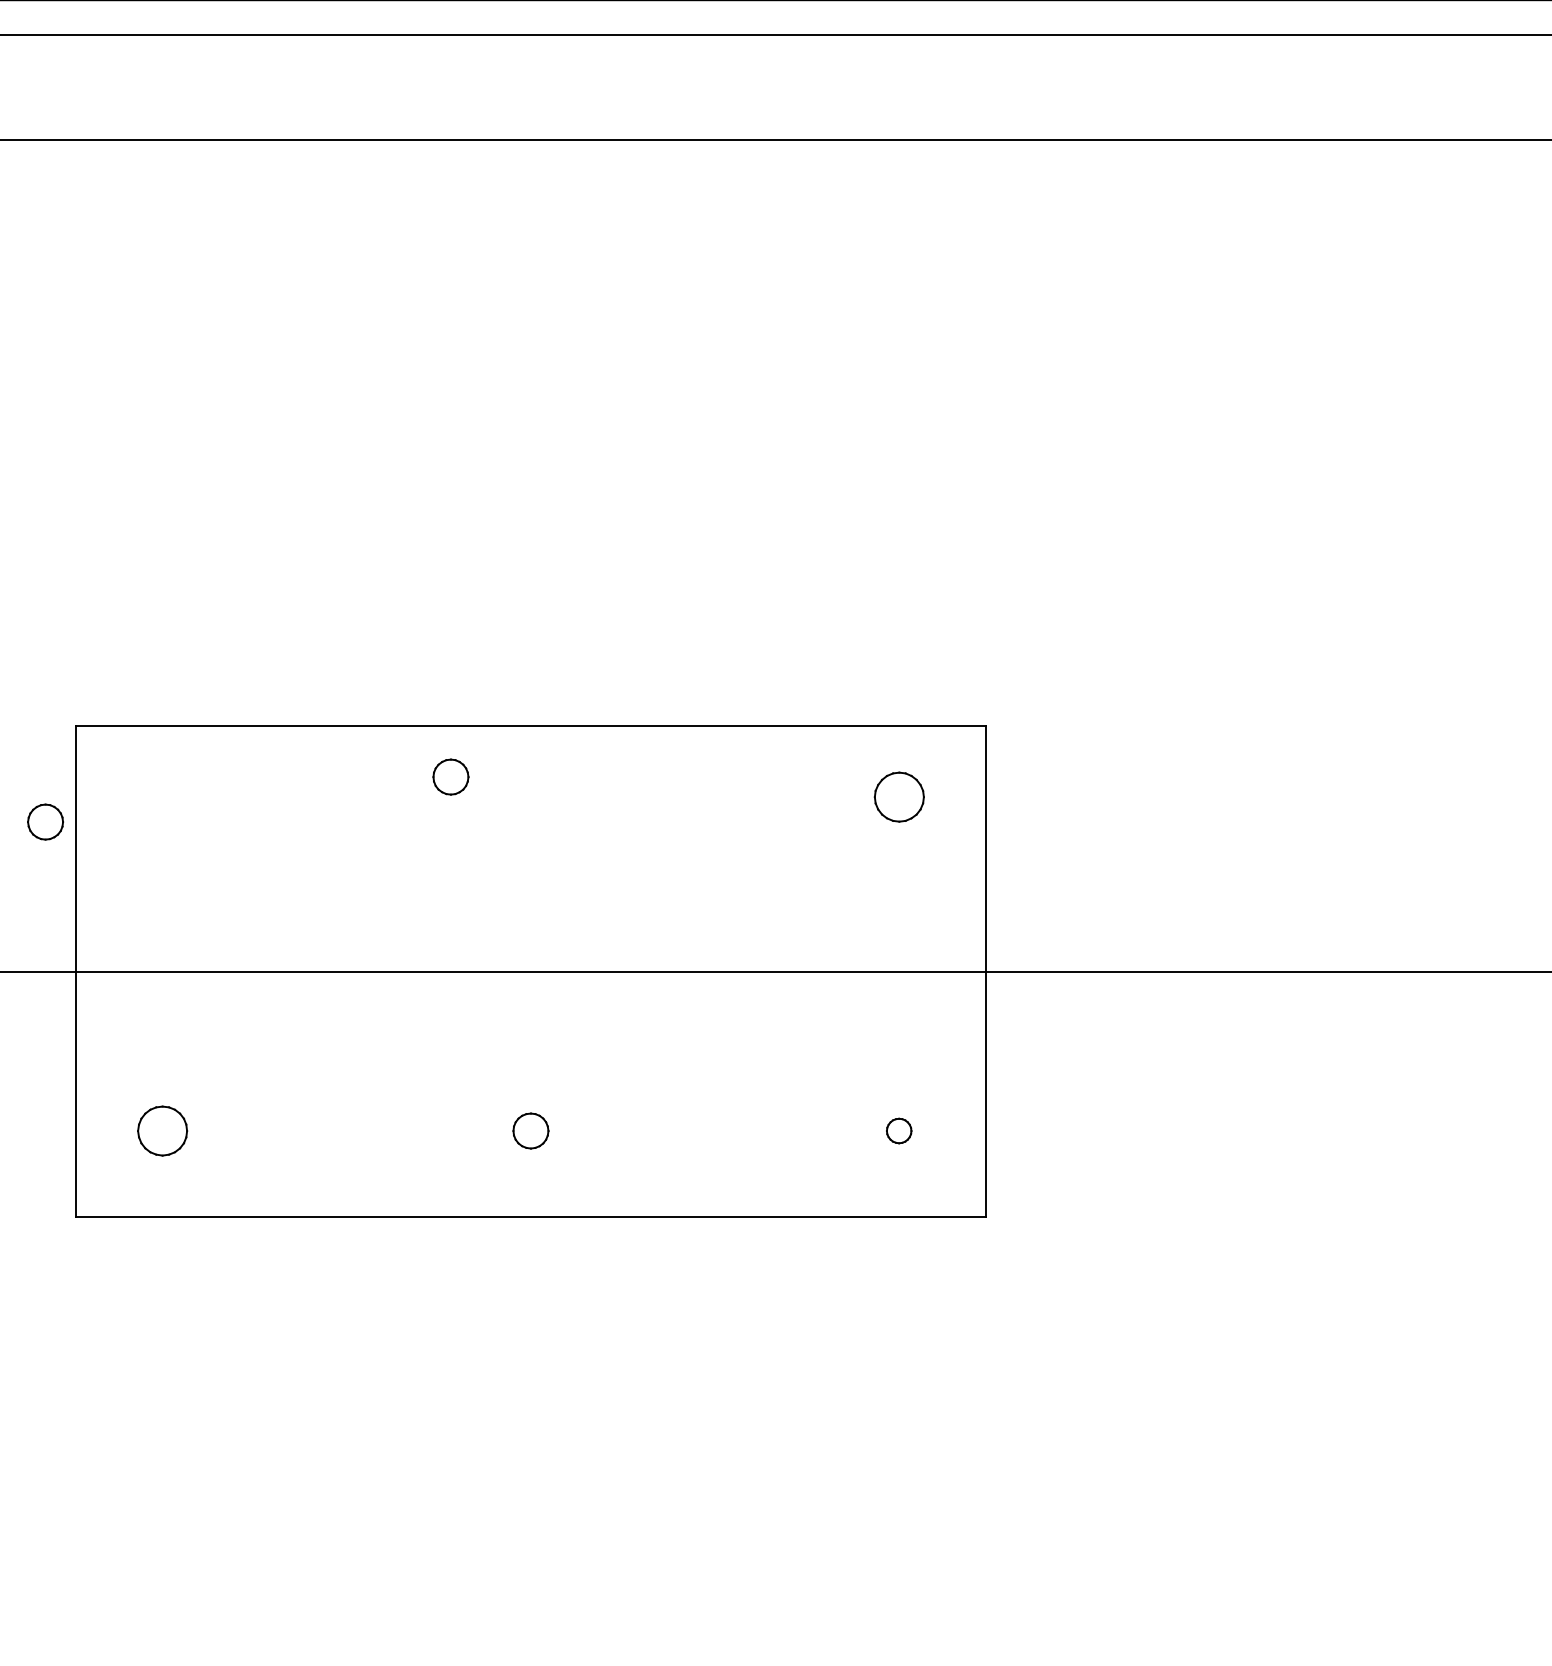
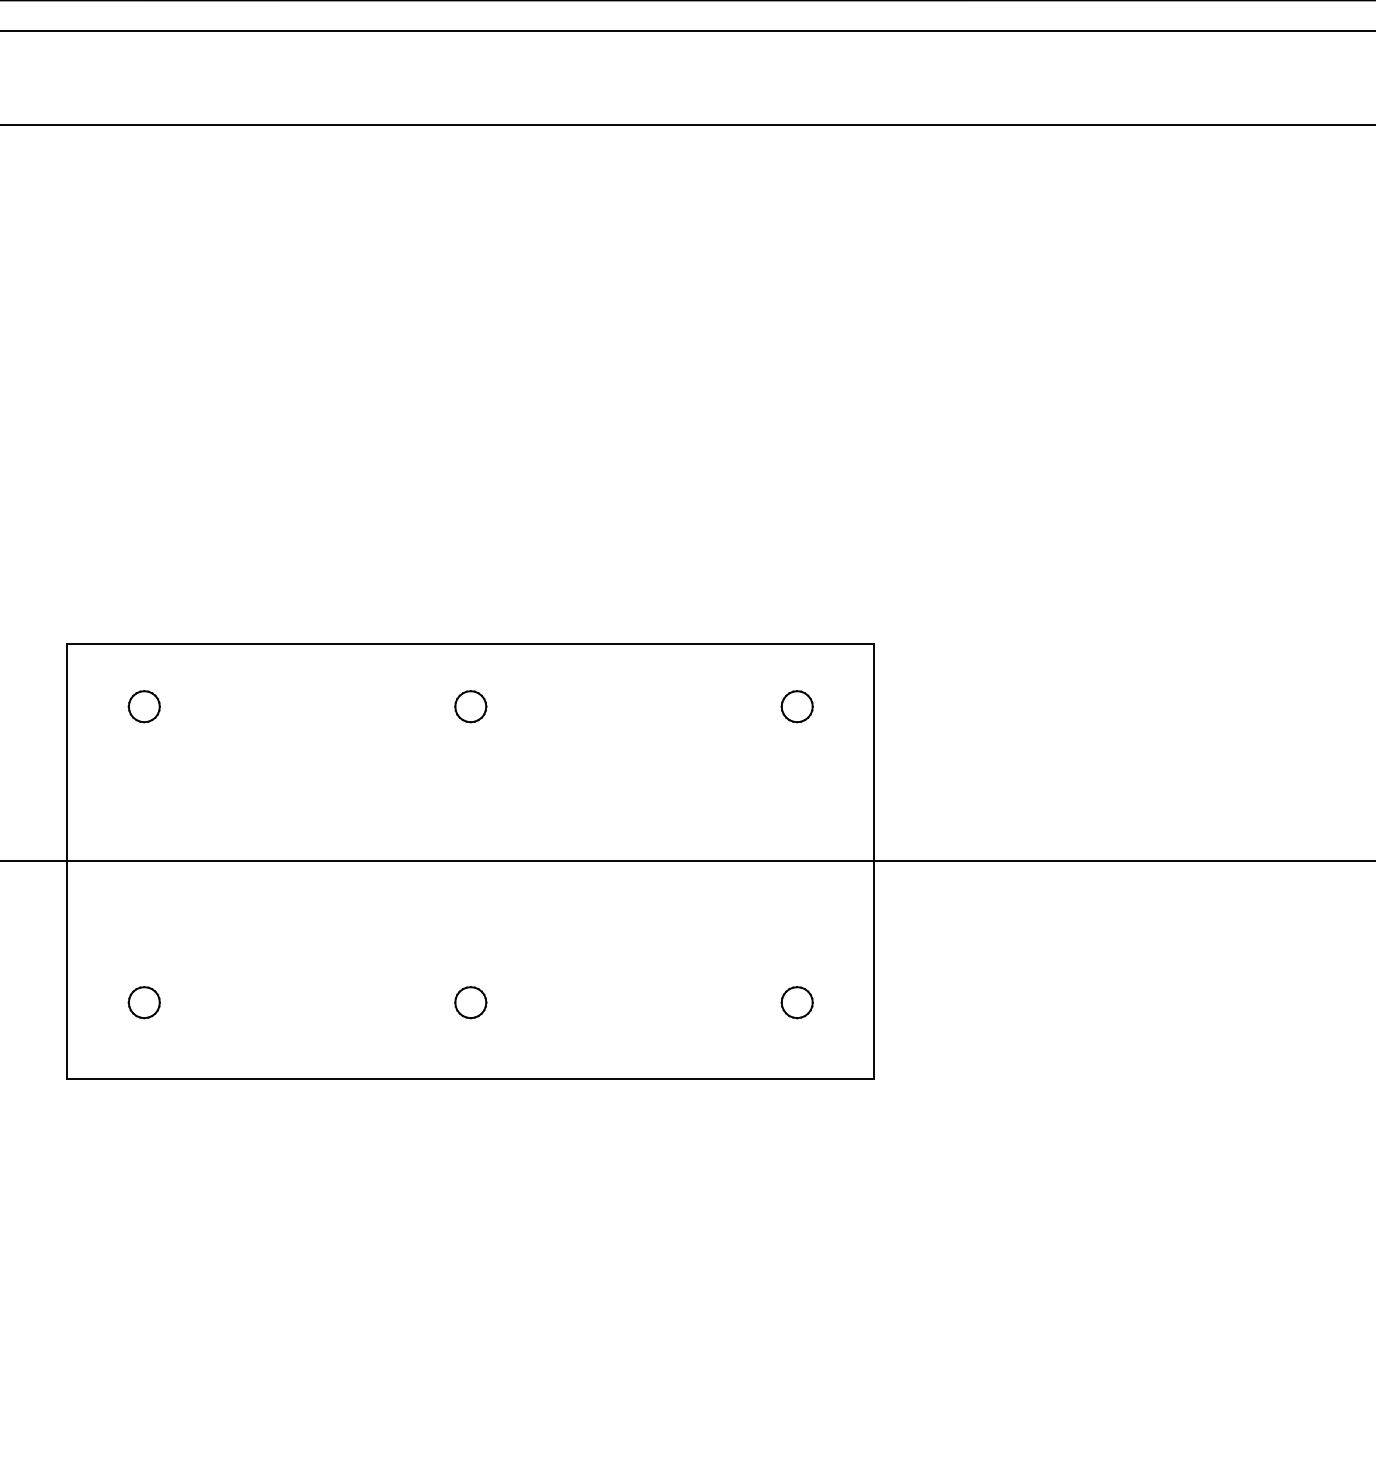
part: (450, 776) -> (470, 706), moved
part: (898, 796) -> (796, 706), size x0.71
part: (45, 821) -> (144, 706), moved
part: (162, 1130) -> (144, 1002), size x0.71
part: (898, 1130) -> (796, 1002), size x1.43

